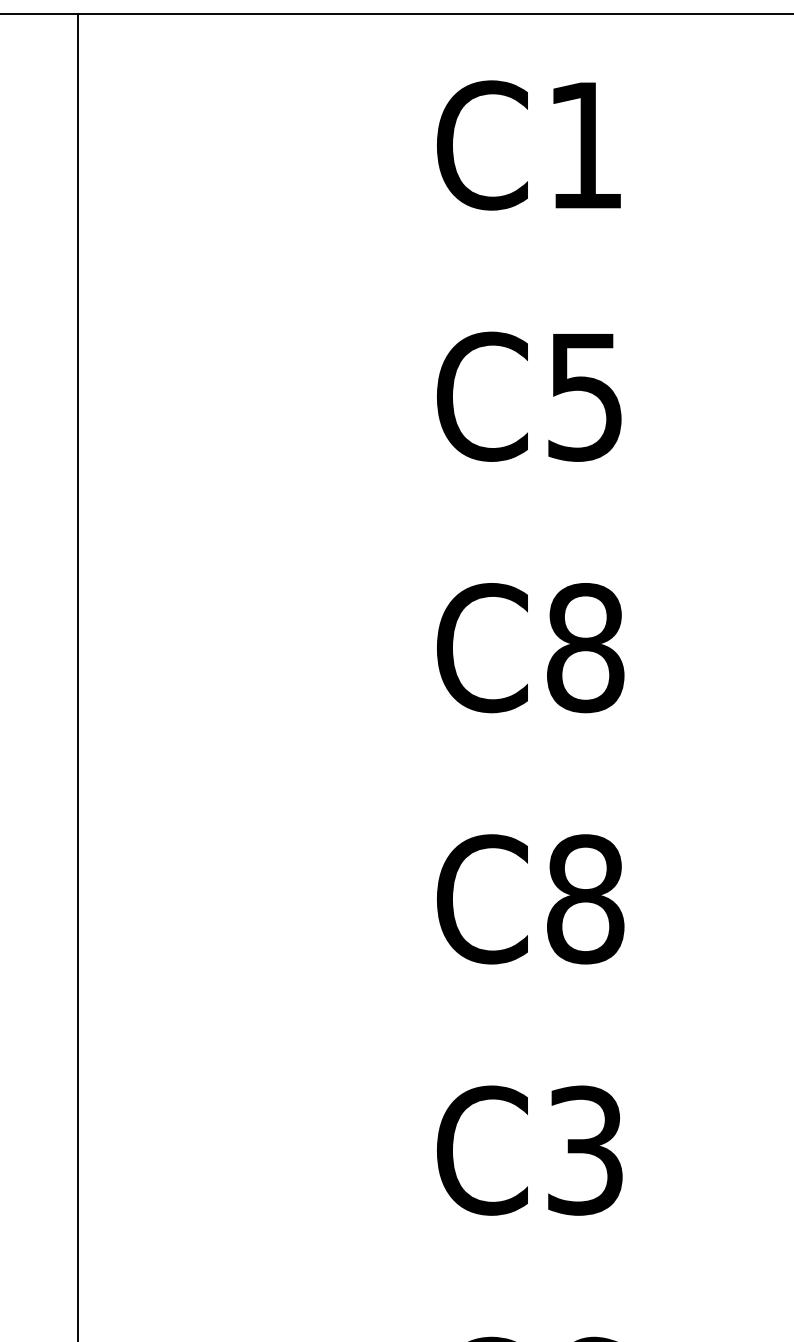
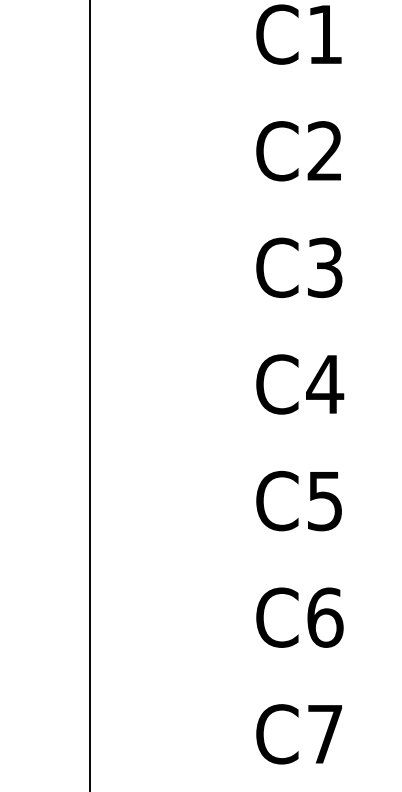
text: (583, 397) -> (324, 151), C5 -> C2
text: (586, 647) -> (325, 267), C8 -> C3
text: (586, 899) -> (325, 384), C8 -> C4
text: (586, 1149) -> (325, 500), C3 -> C5

